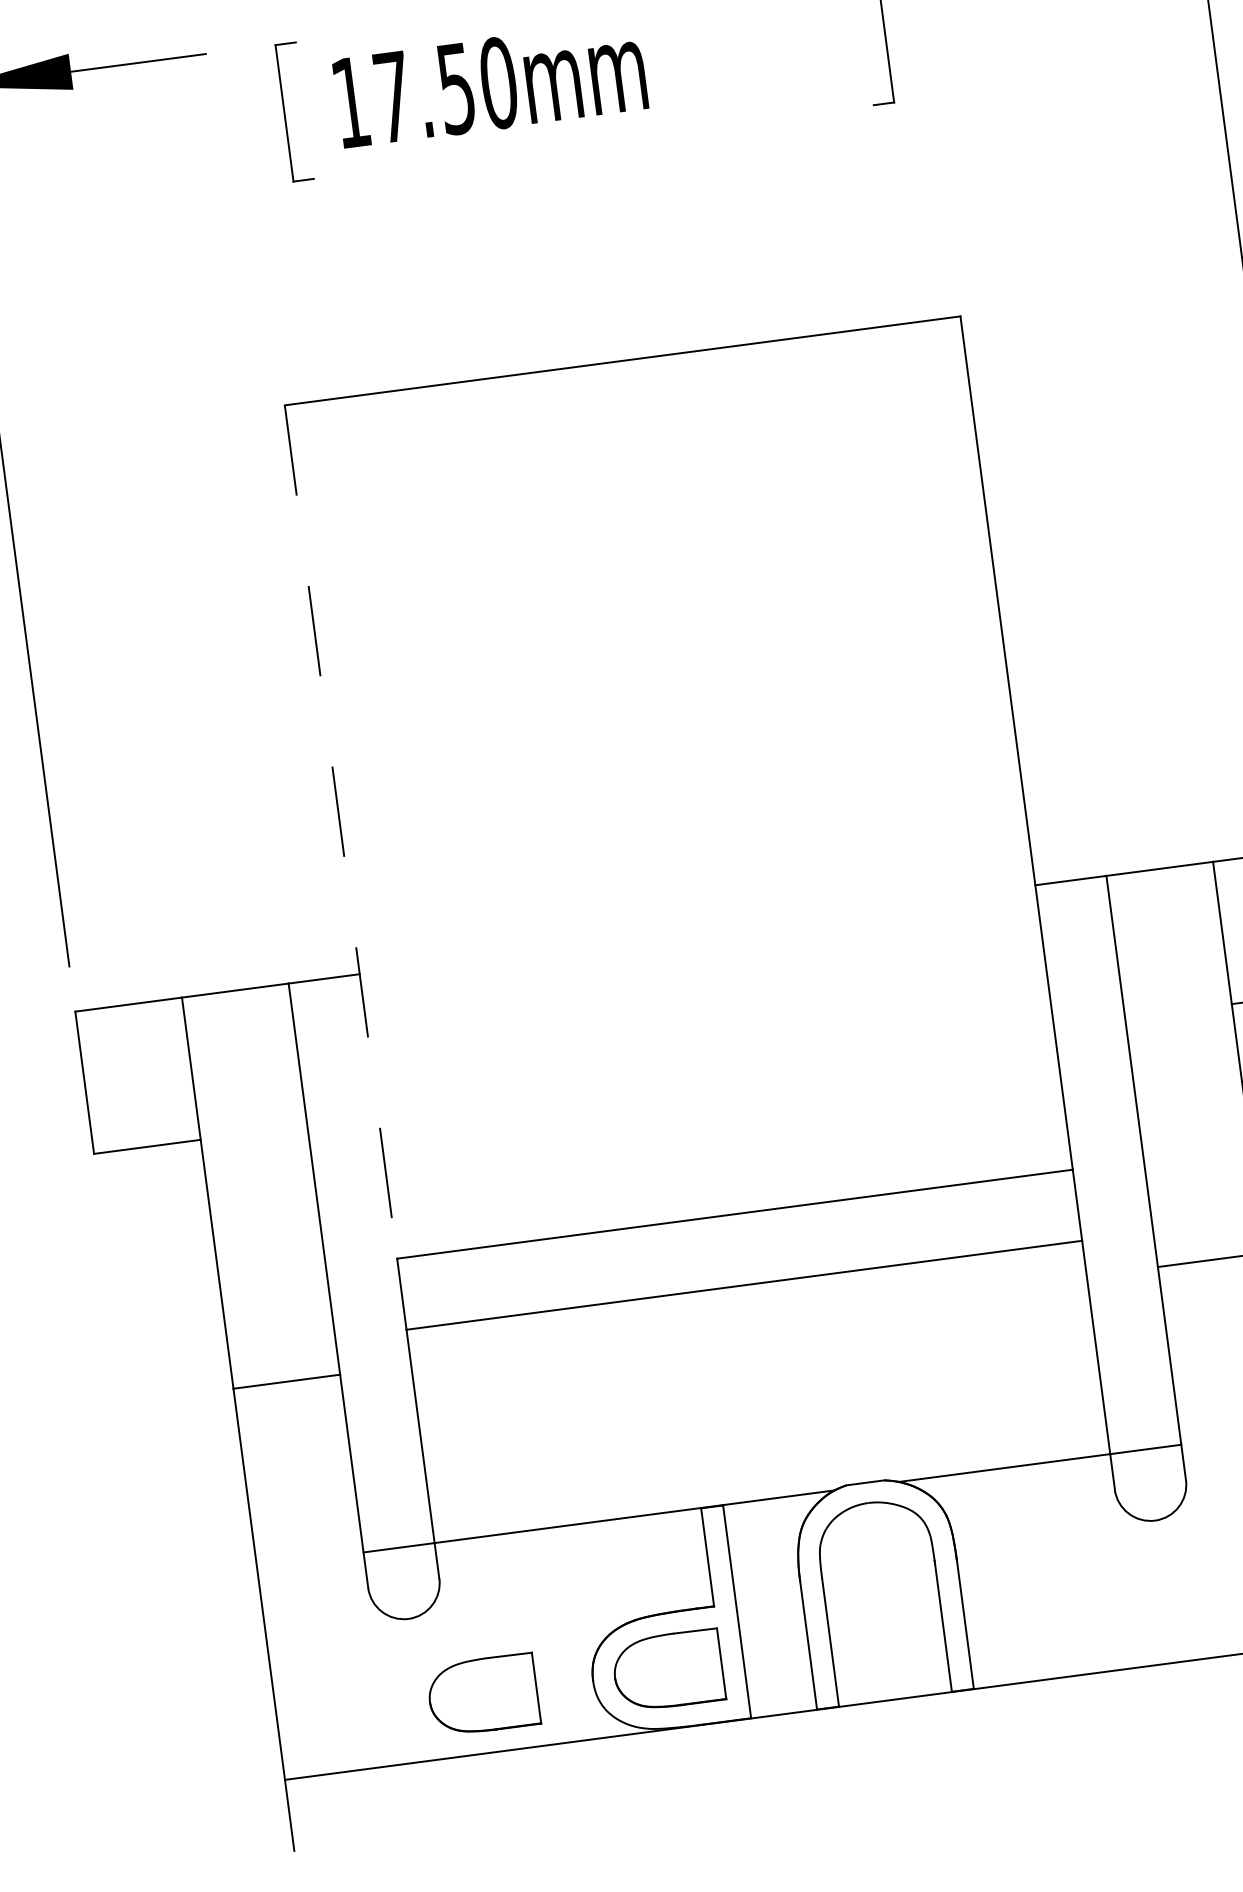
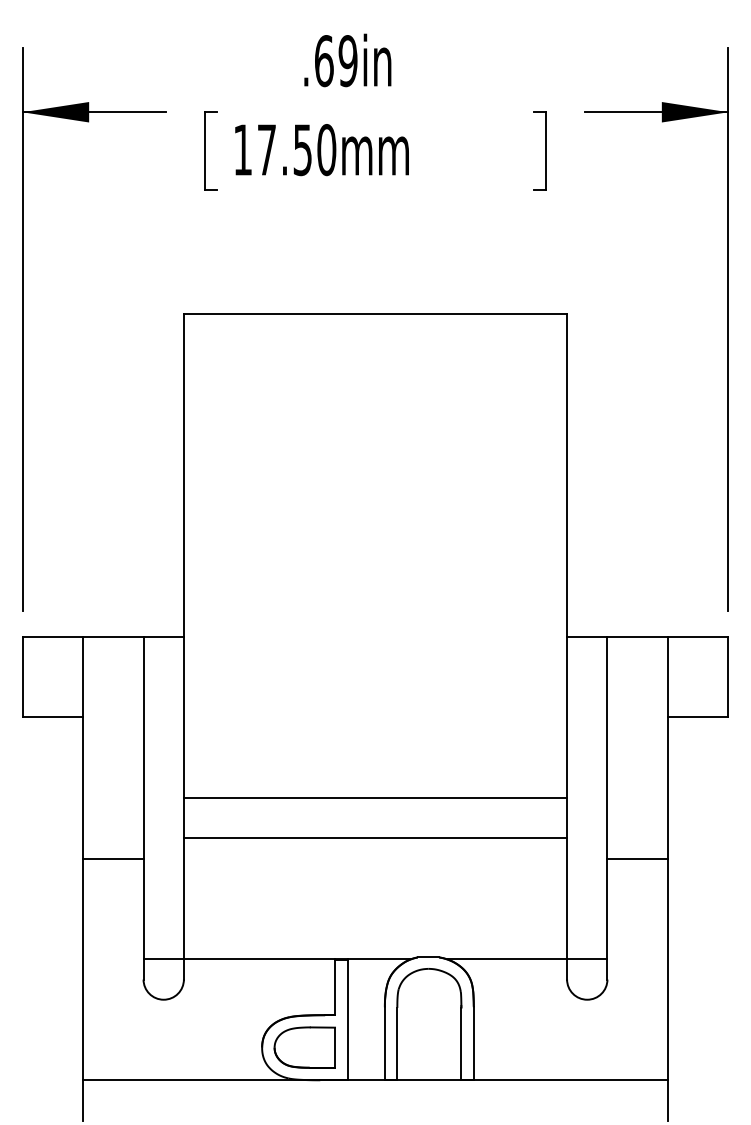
line: (340, 832) -> (183, 556), dashed -> solid
part: (482, 1694) -> (199, 1047), removed

